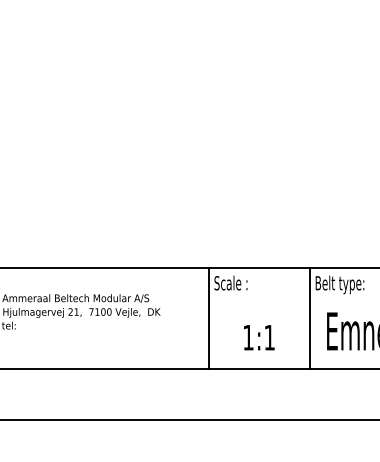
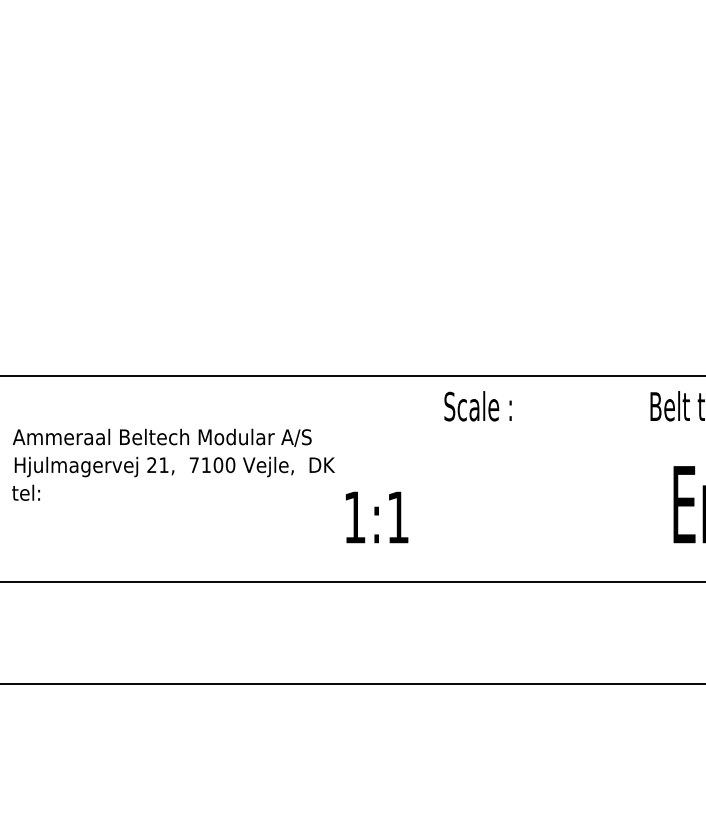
line: (208, 318) -> (432, 478), removed
line: (309, 318) -> (637, 478), removed
text: (259, 337) -> (377, 517), moved

